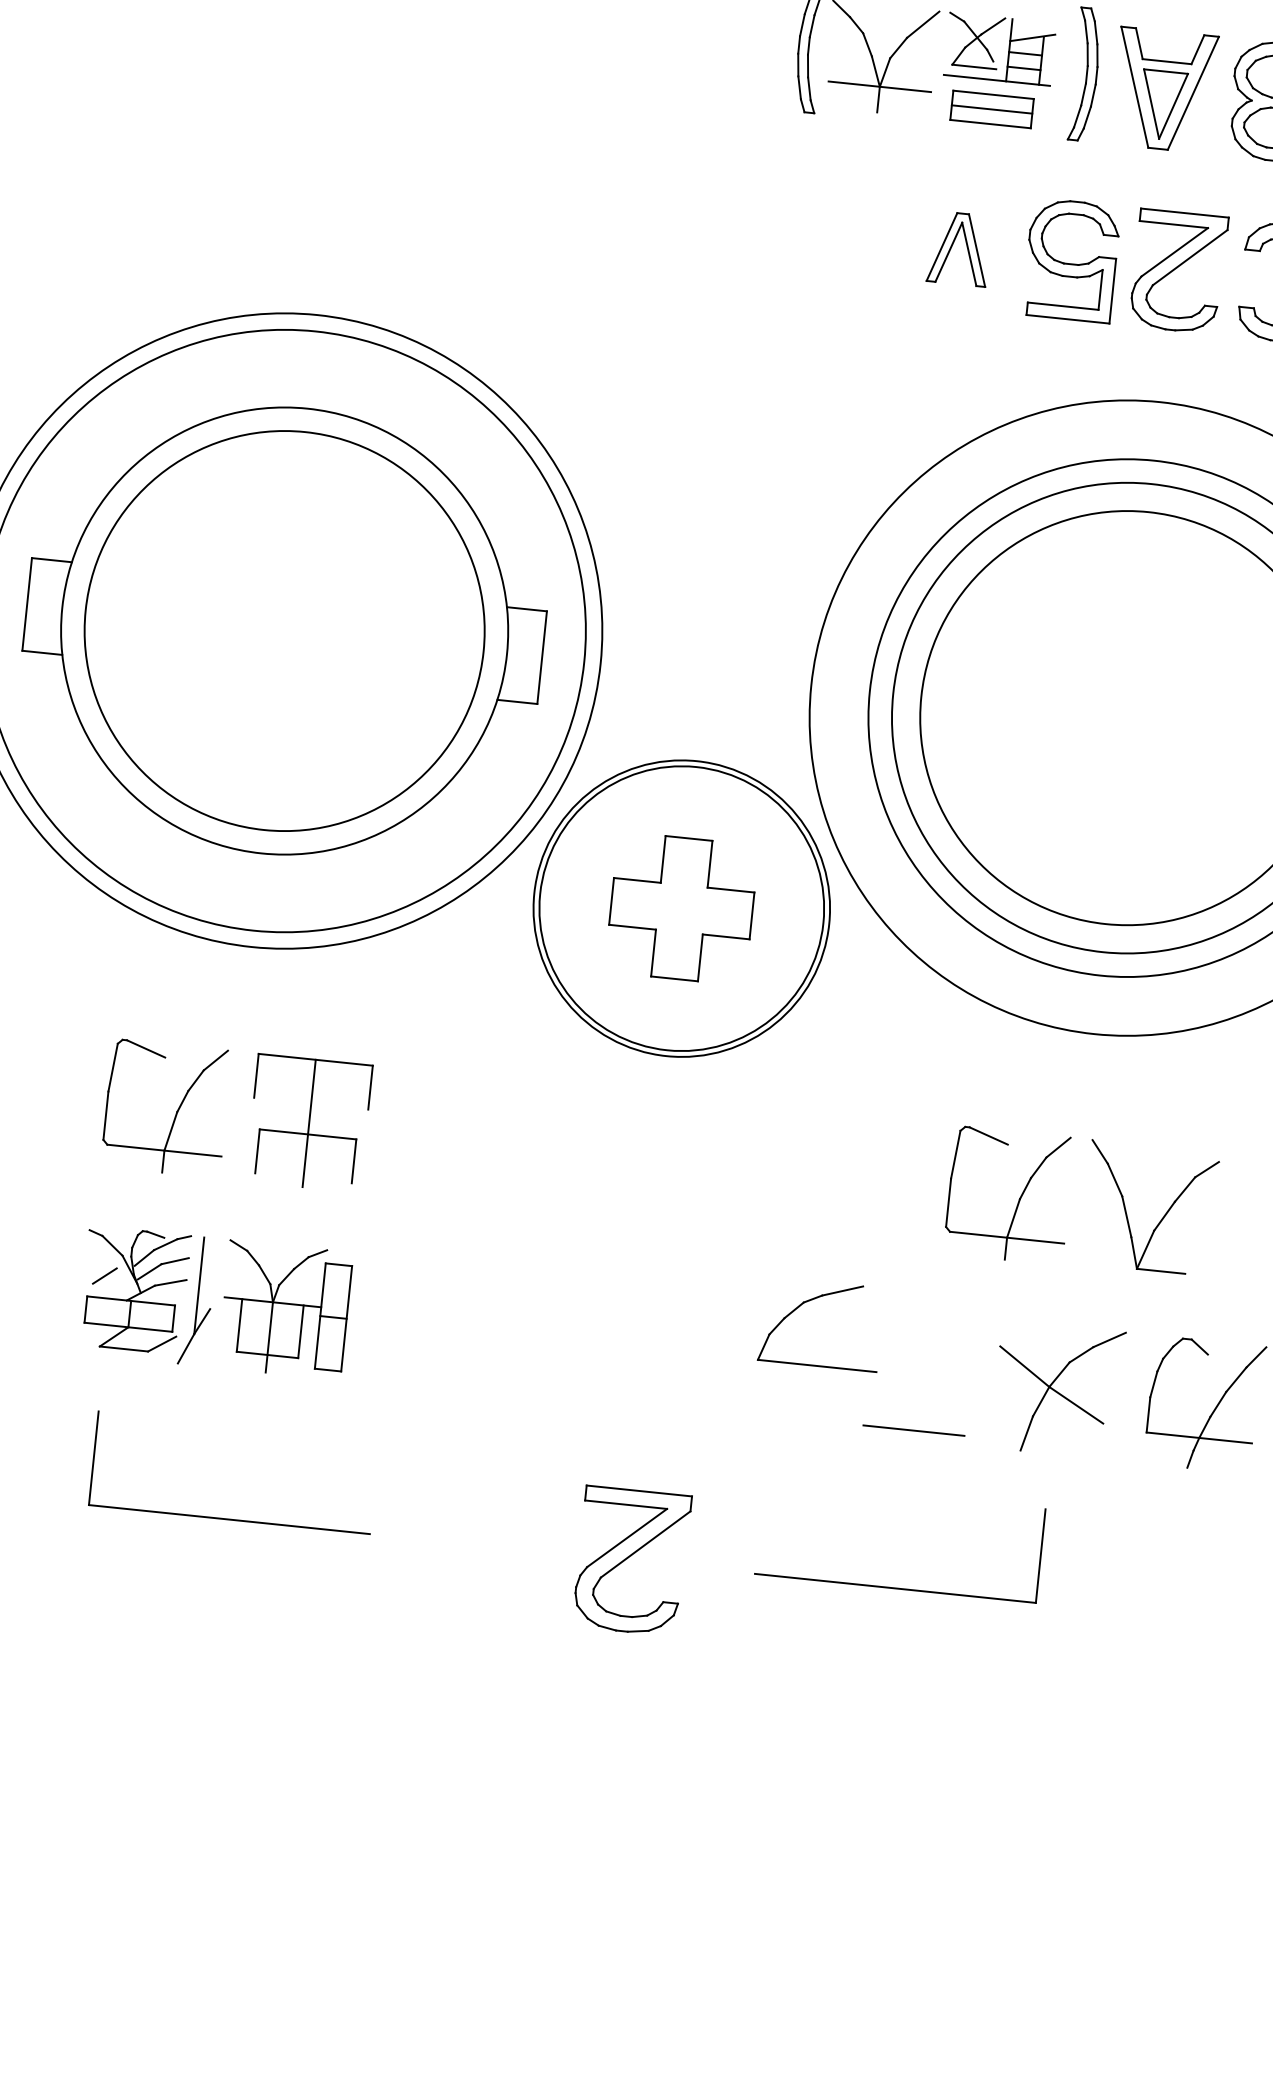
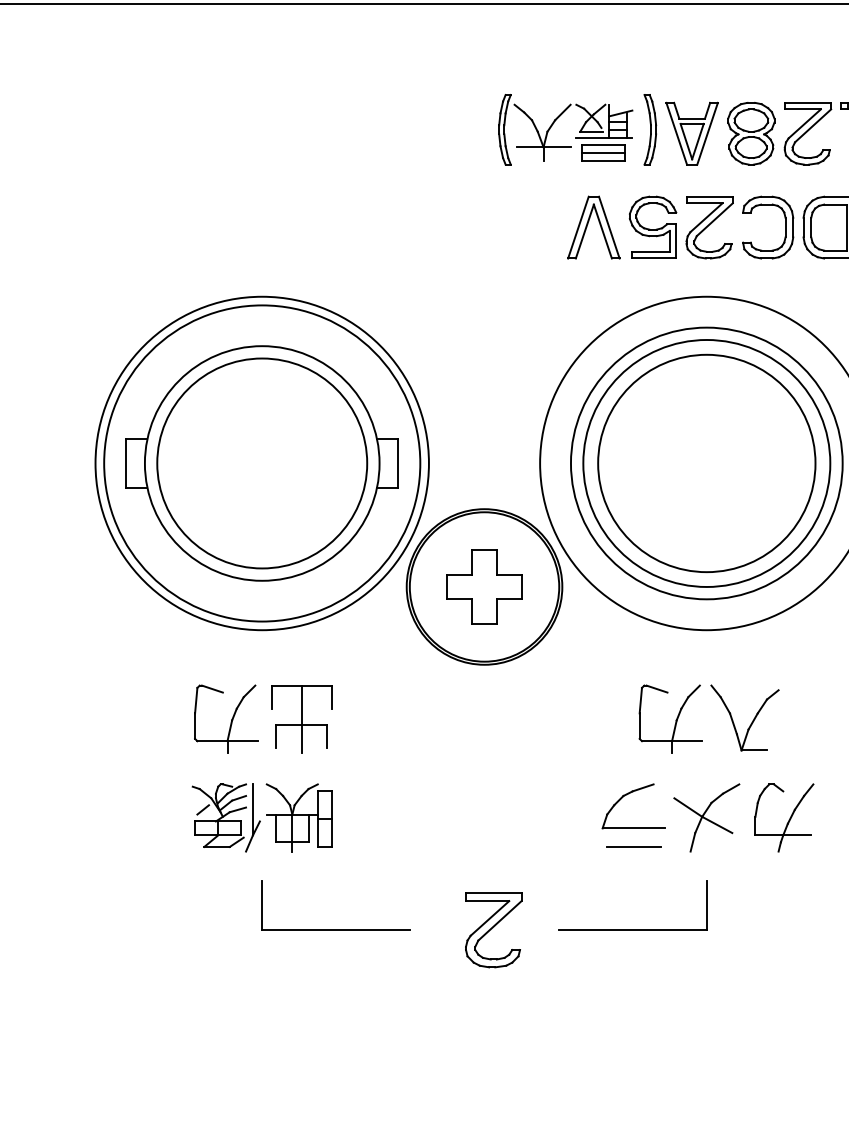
part: (958, 248) -> (593, 227), size x1.67
part: (813, 1300) -> (628, 794), moved
part: (227, 1517) -> (335, 929), moved

